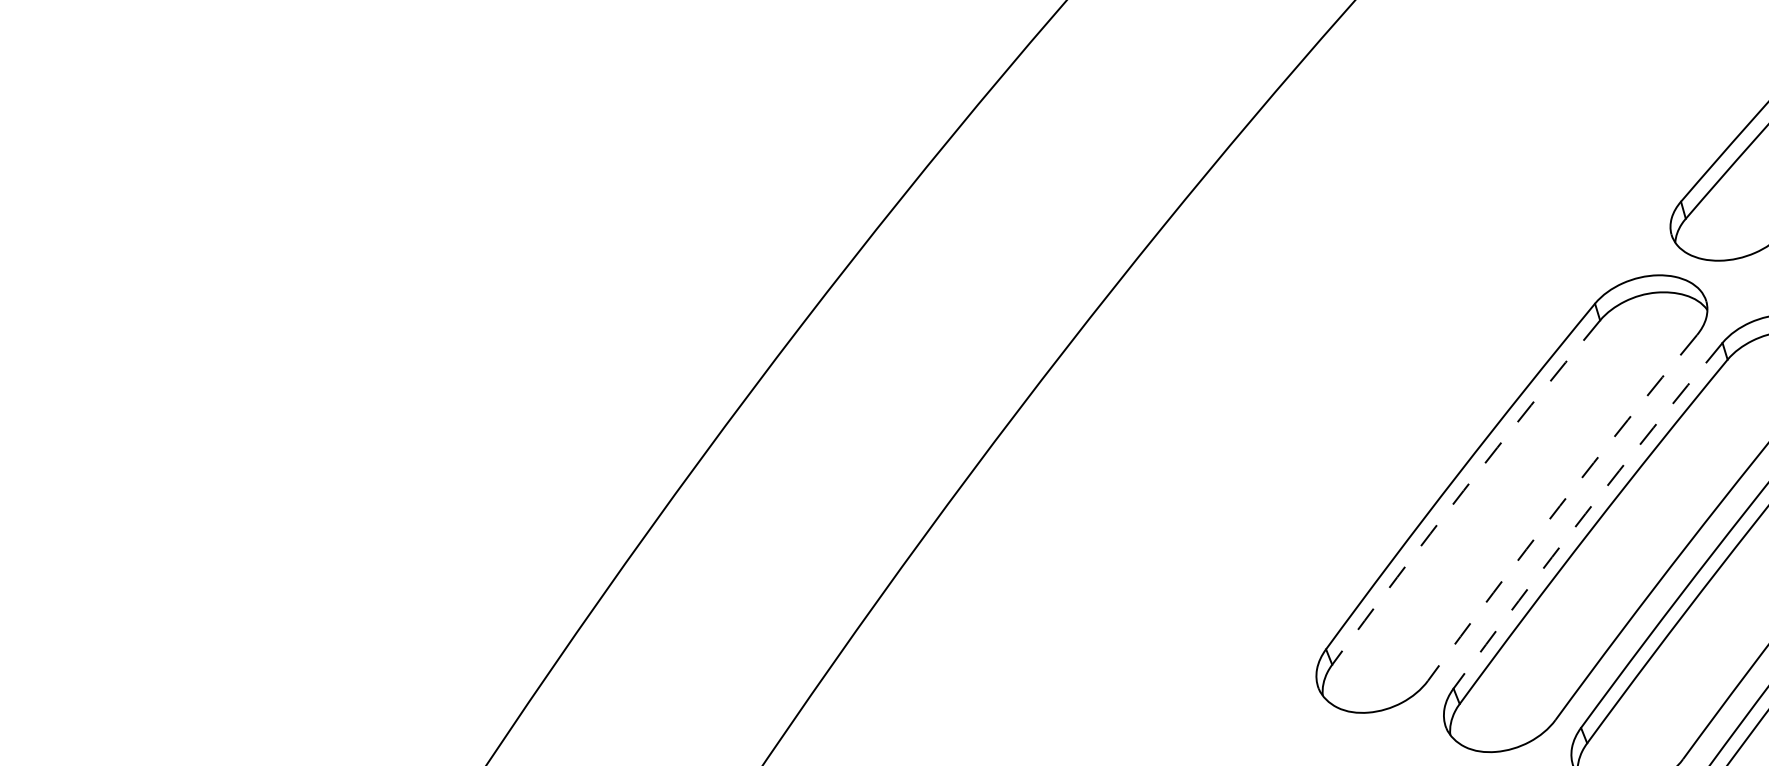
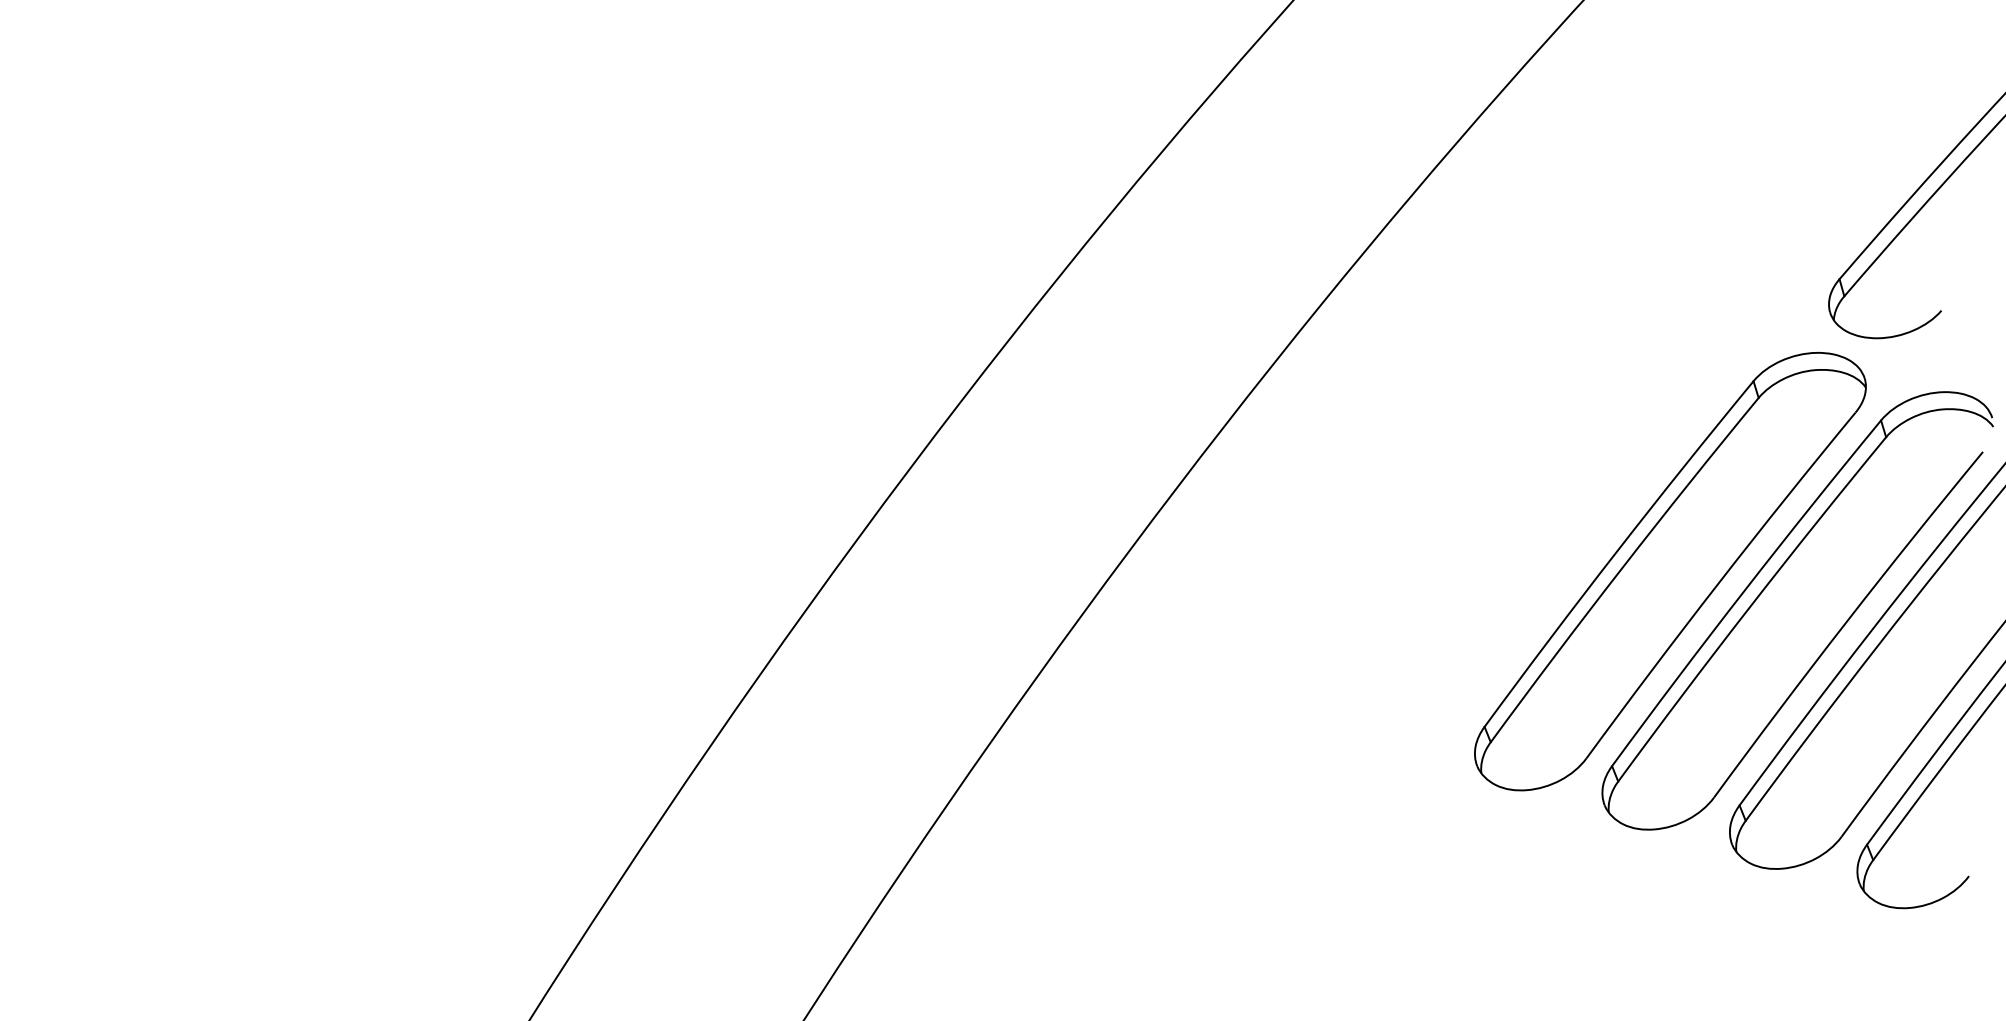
arc: (1463, 490) -> (1622, 568), dashed -> solid
arc: (1559, 505) -> (1718, 583), dashed -> solid
arc: (1585, 513) -> (1744, 591), dashed -> solid

